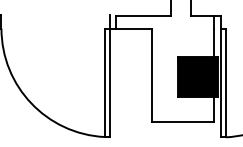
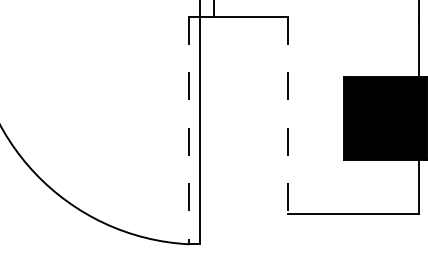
line: (151, 75) -> (287, 115), solid -> dashed
line: (104, 83) -> (189, 131), solid -> dashed

